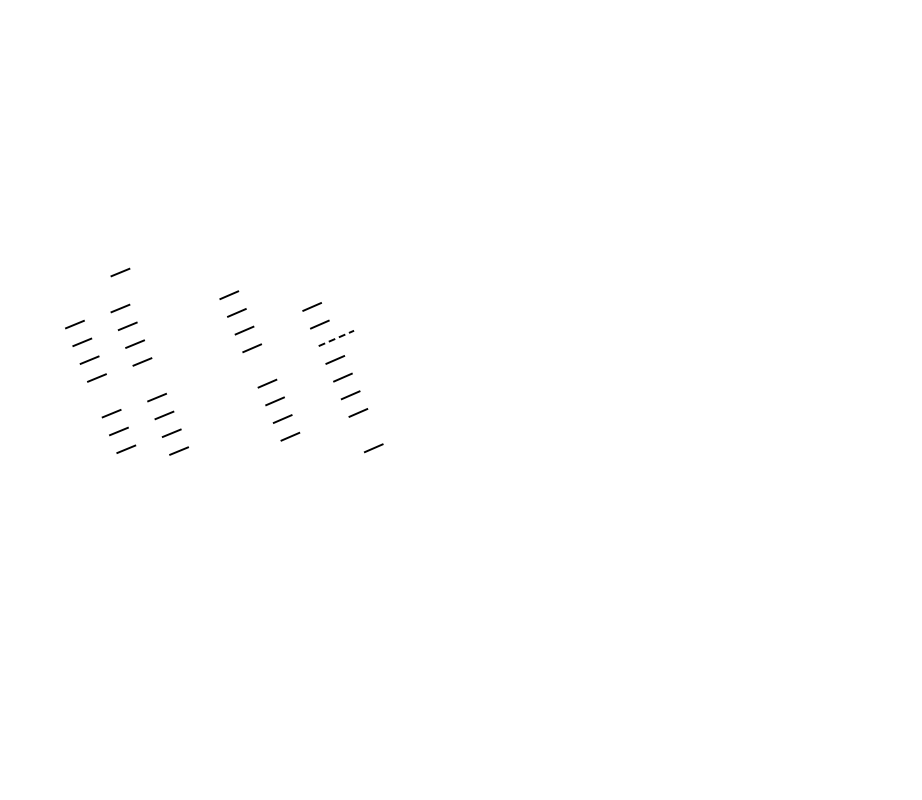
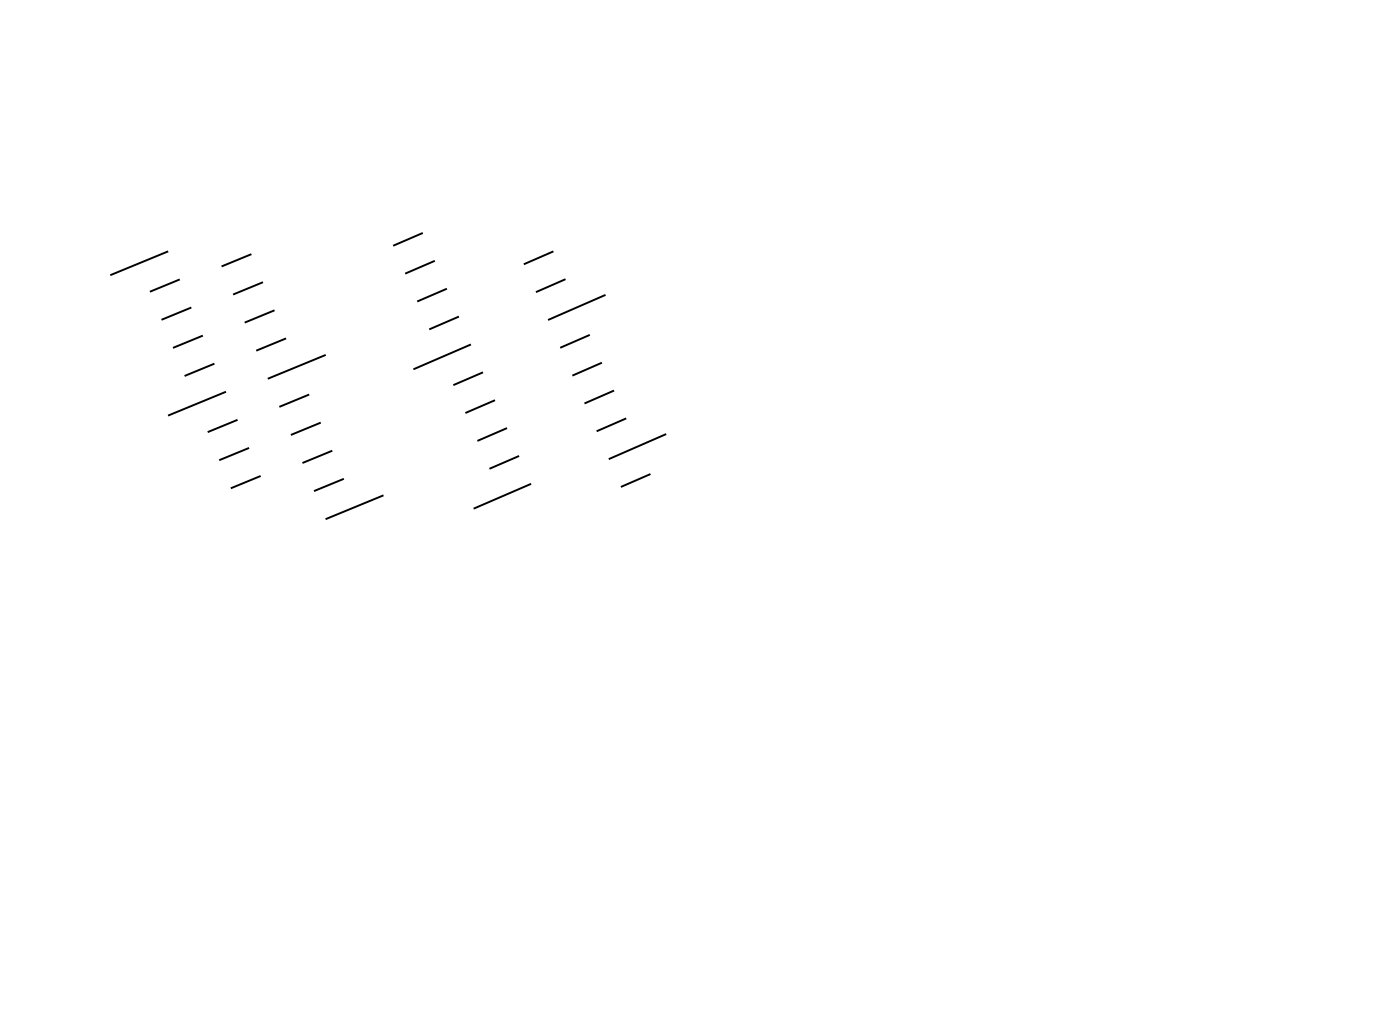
line: (120, 272) -> (236, 203), removed
line: (58, 310) -> (138, 263), added
line: (336, 338) -> (576, 307), dashed -> solid
line: (250, 369) -> (441, 356), added
line: (158, 375) -> (296, 365), added
line: (95, 399) -> (197, 403), added
line: (374, 426) -> (636, 446), added
line: (288, 457) -> (501, 495), added
line: (195, 464) -> (354, 506), added

